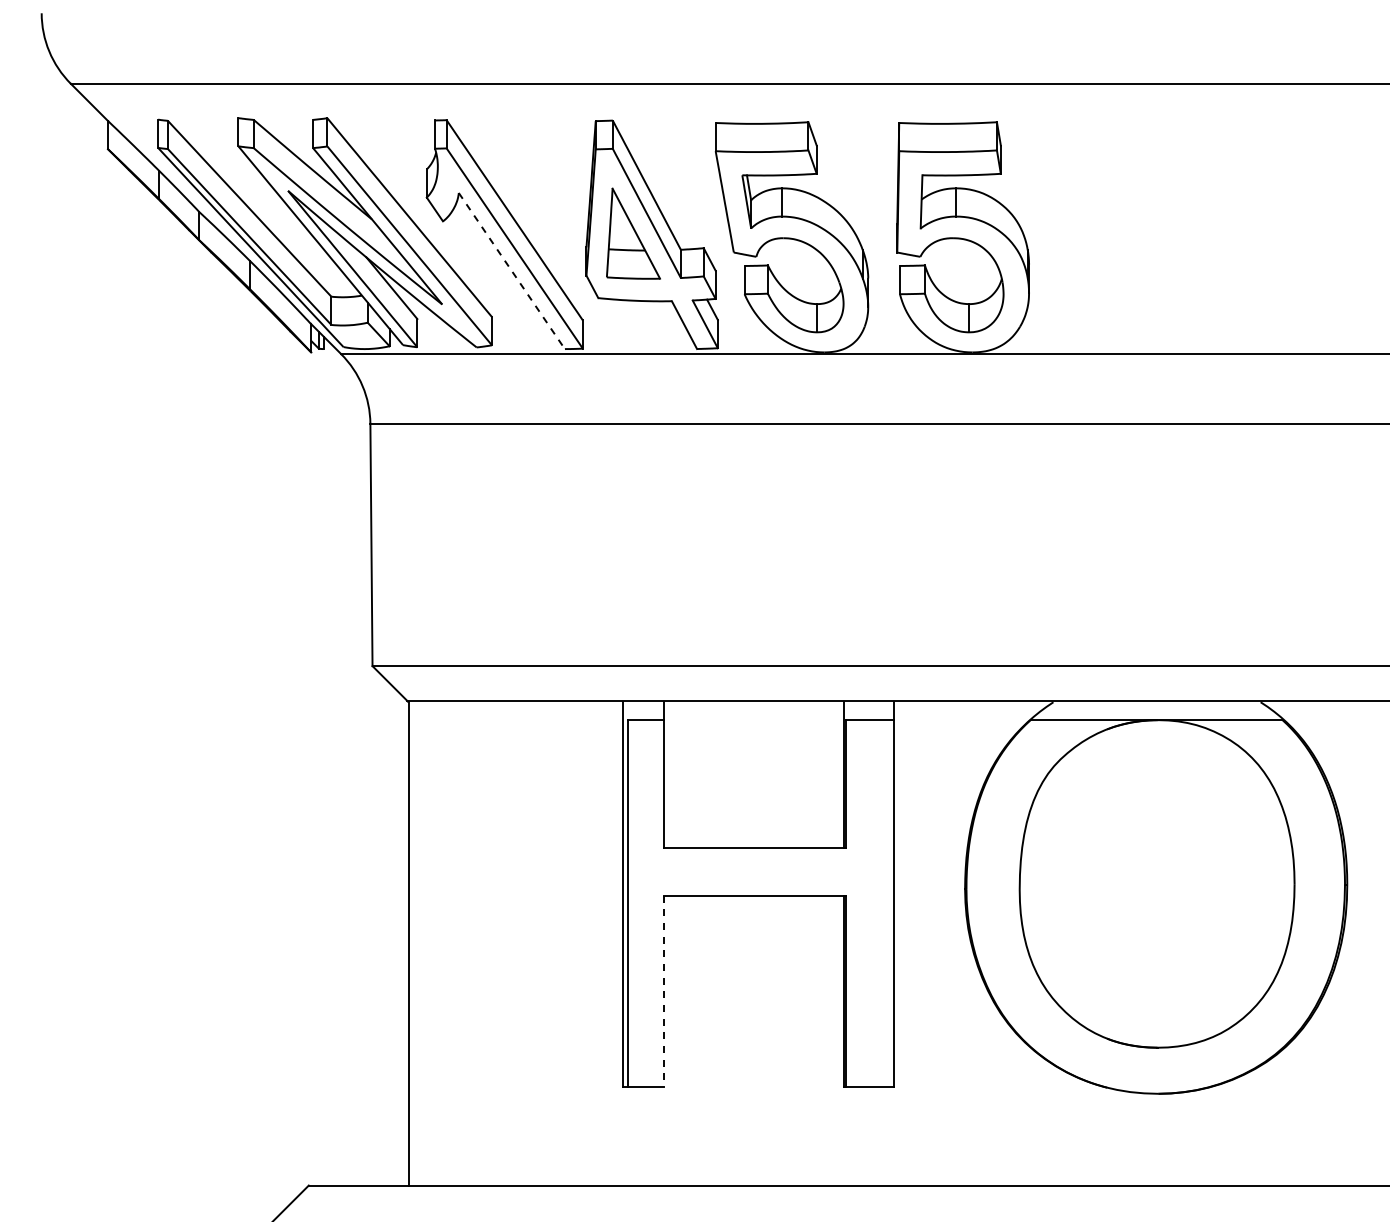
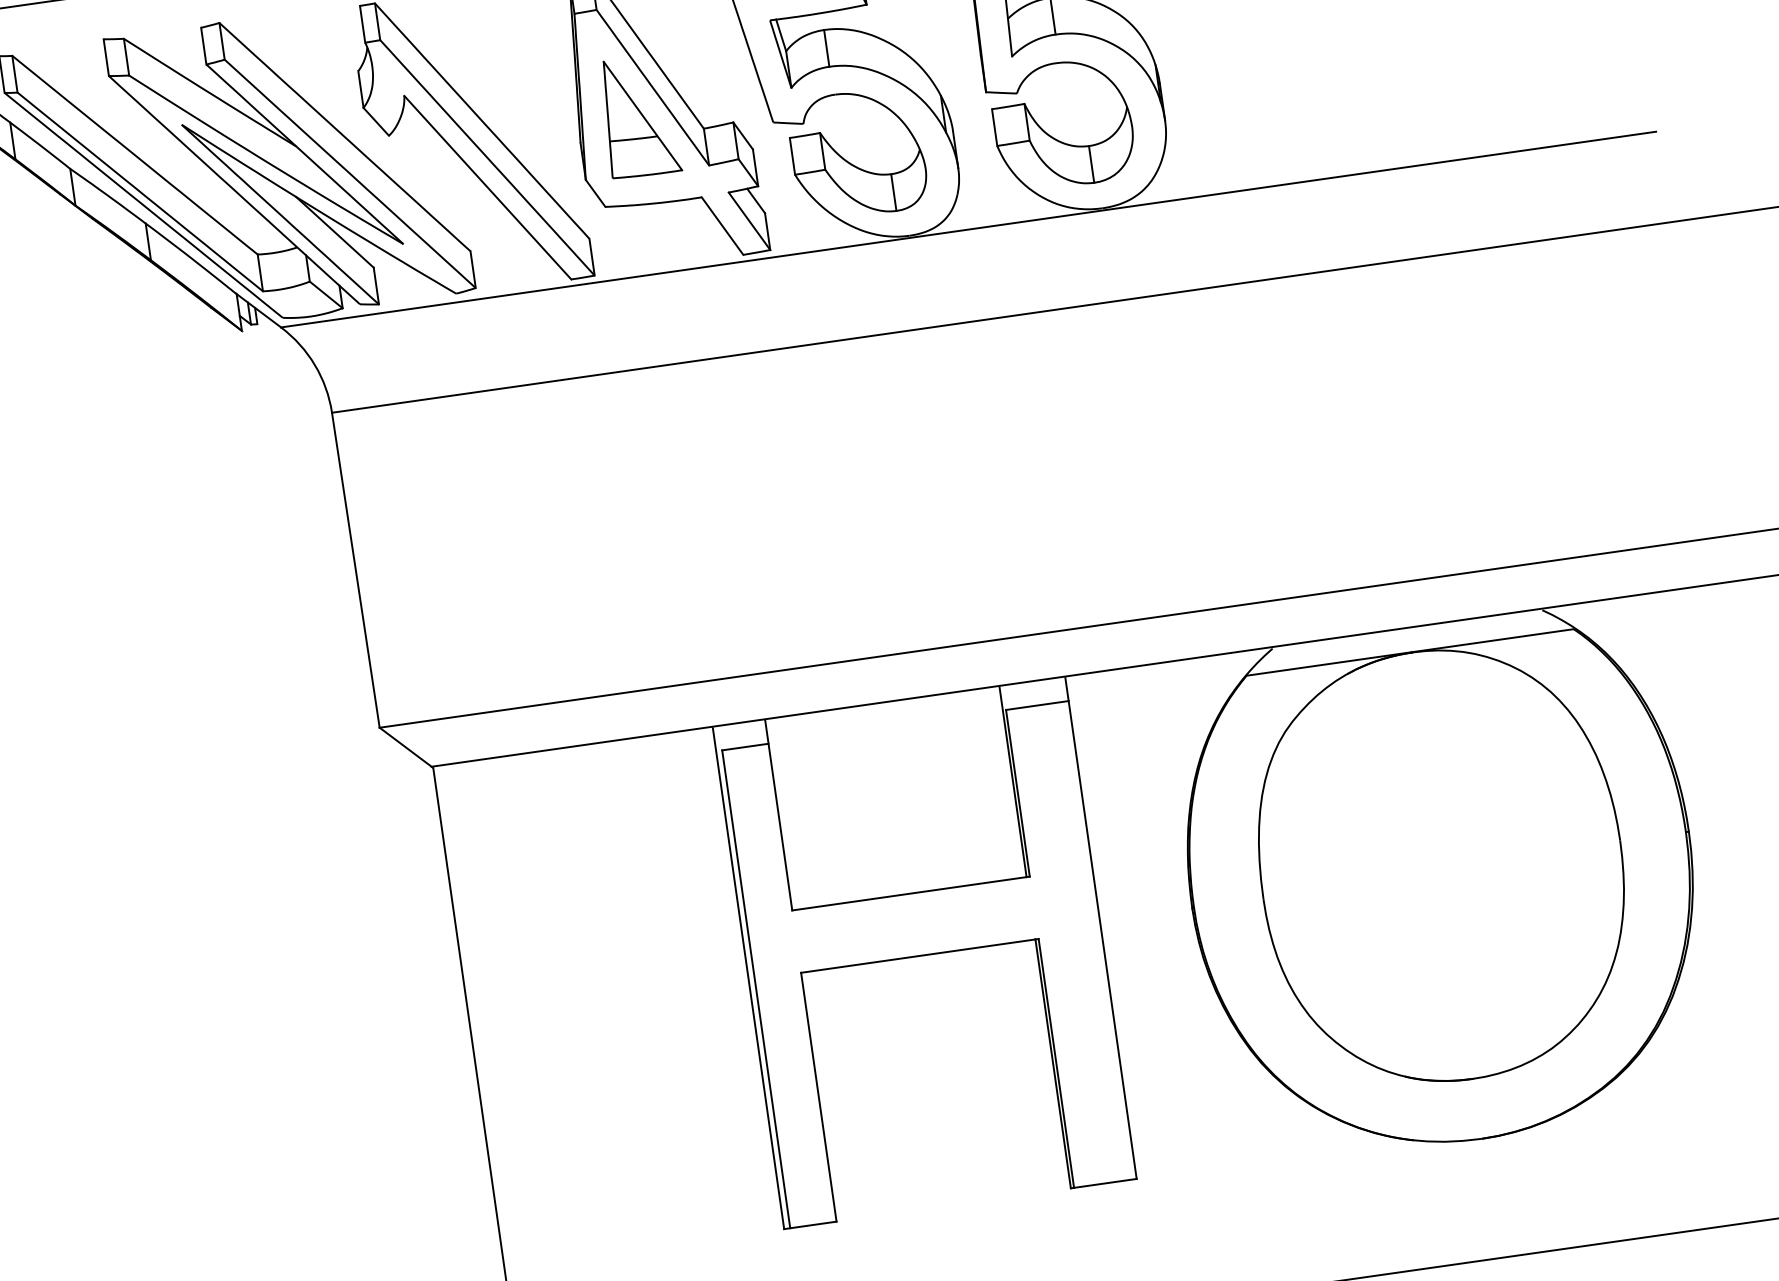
line: (512, 271) -> (488, 188), dashed -> solid
line: (663, 991) -> (818, 1097), dashed -> solid

